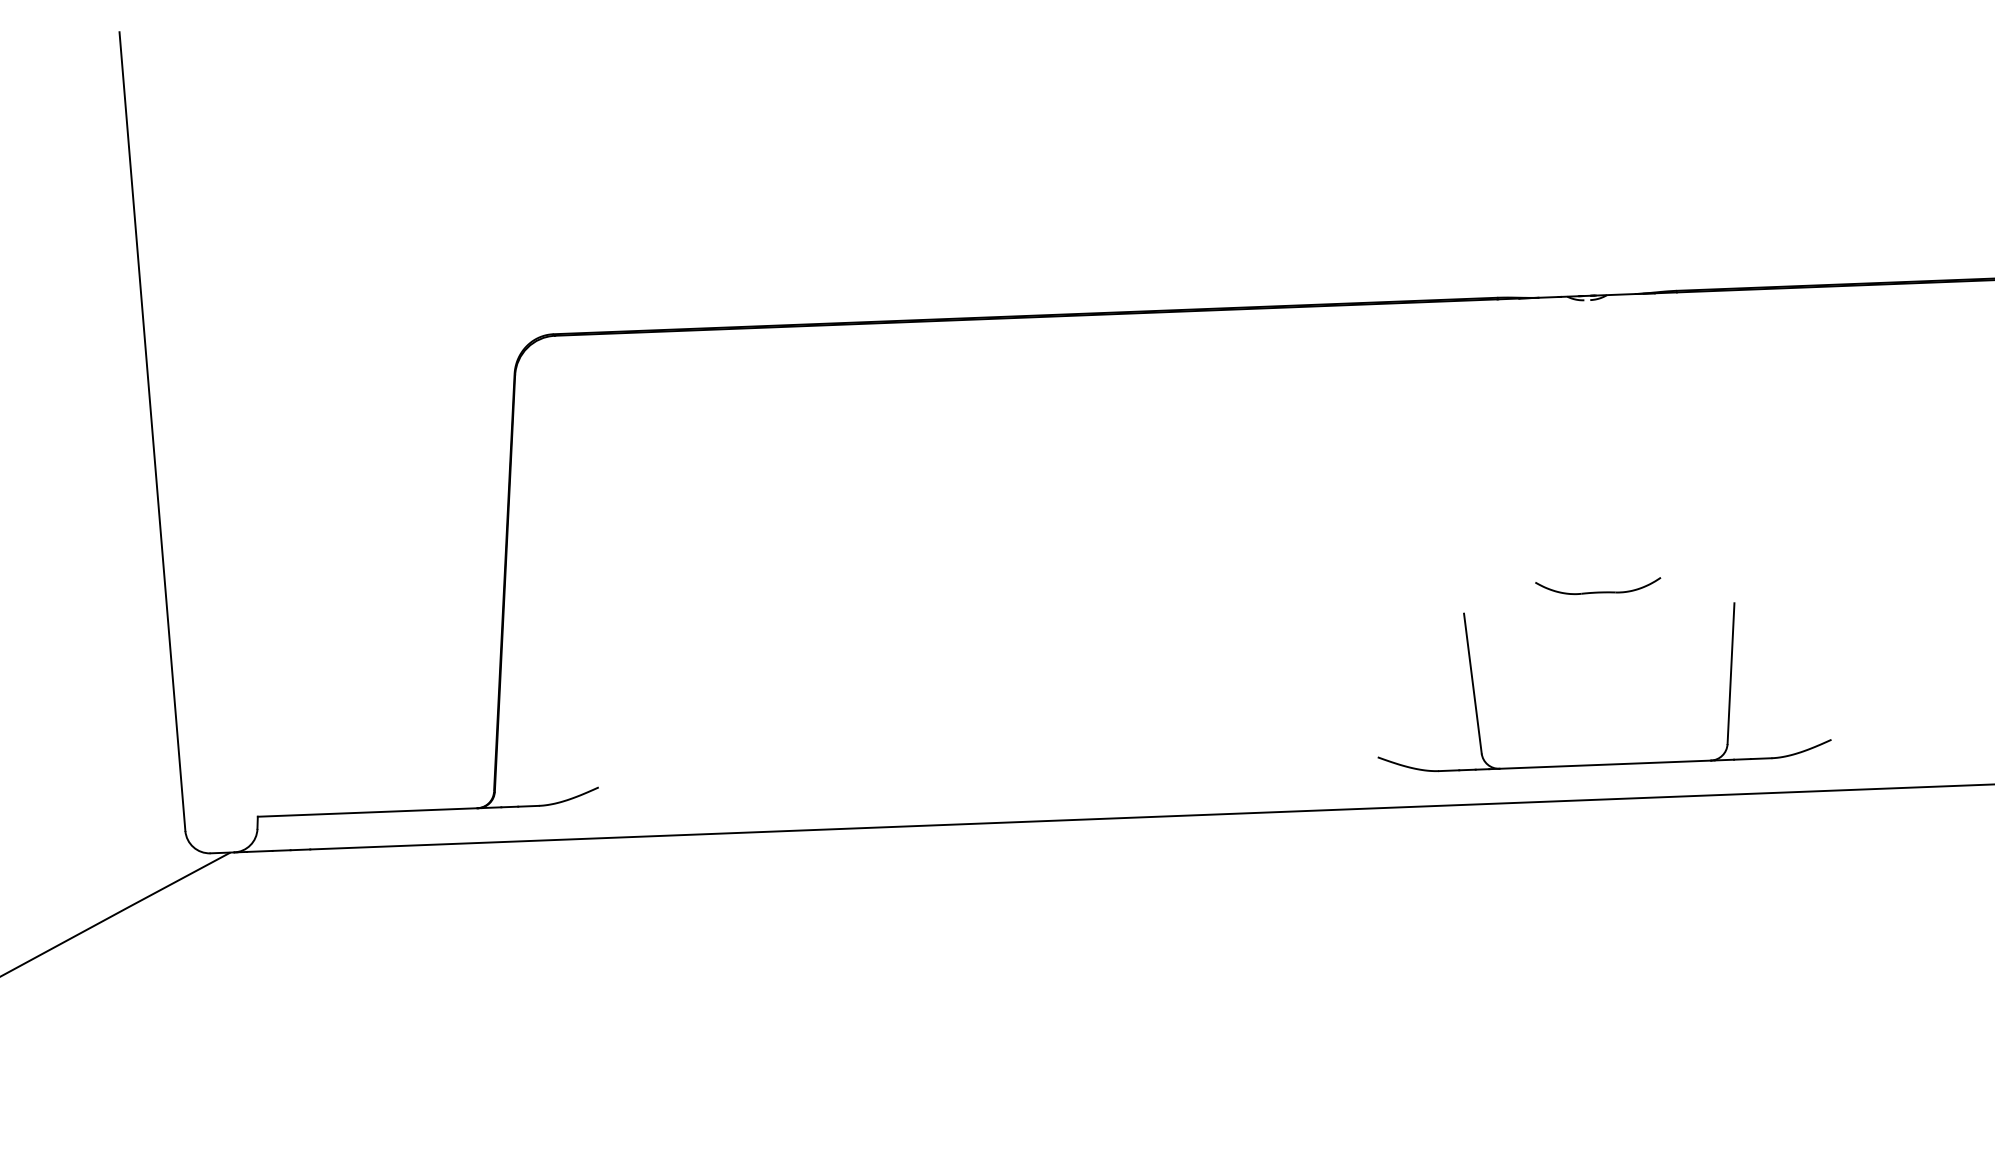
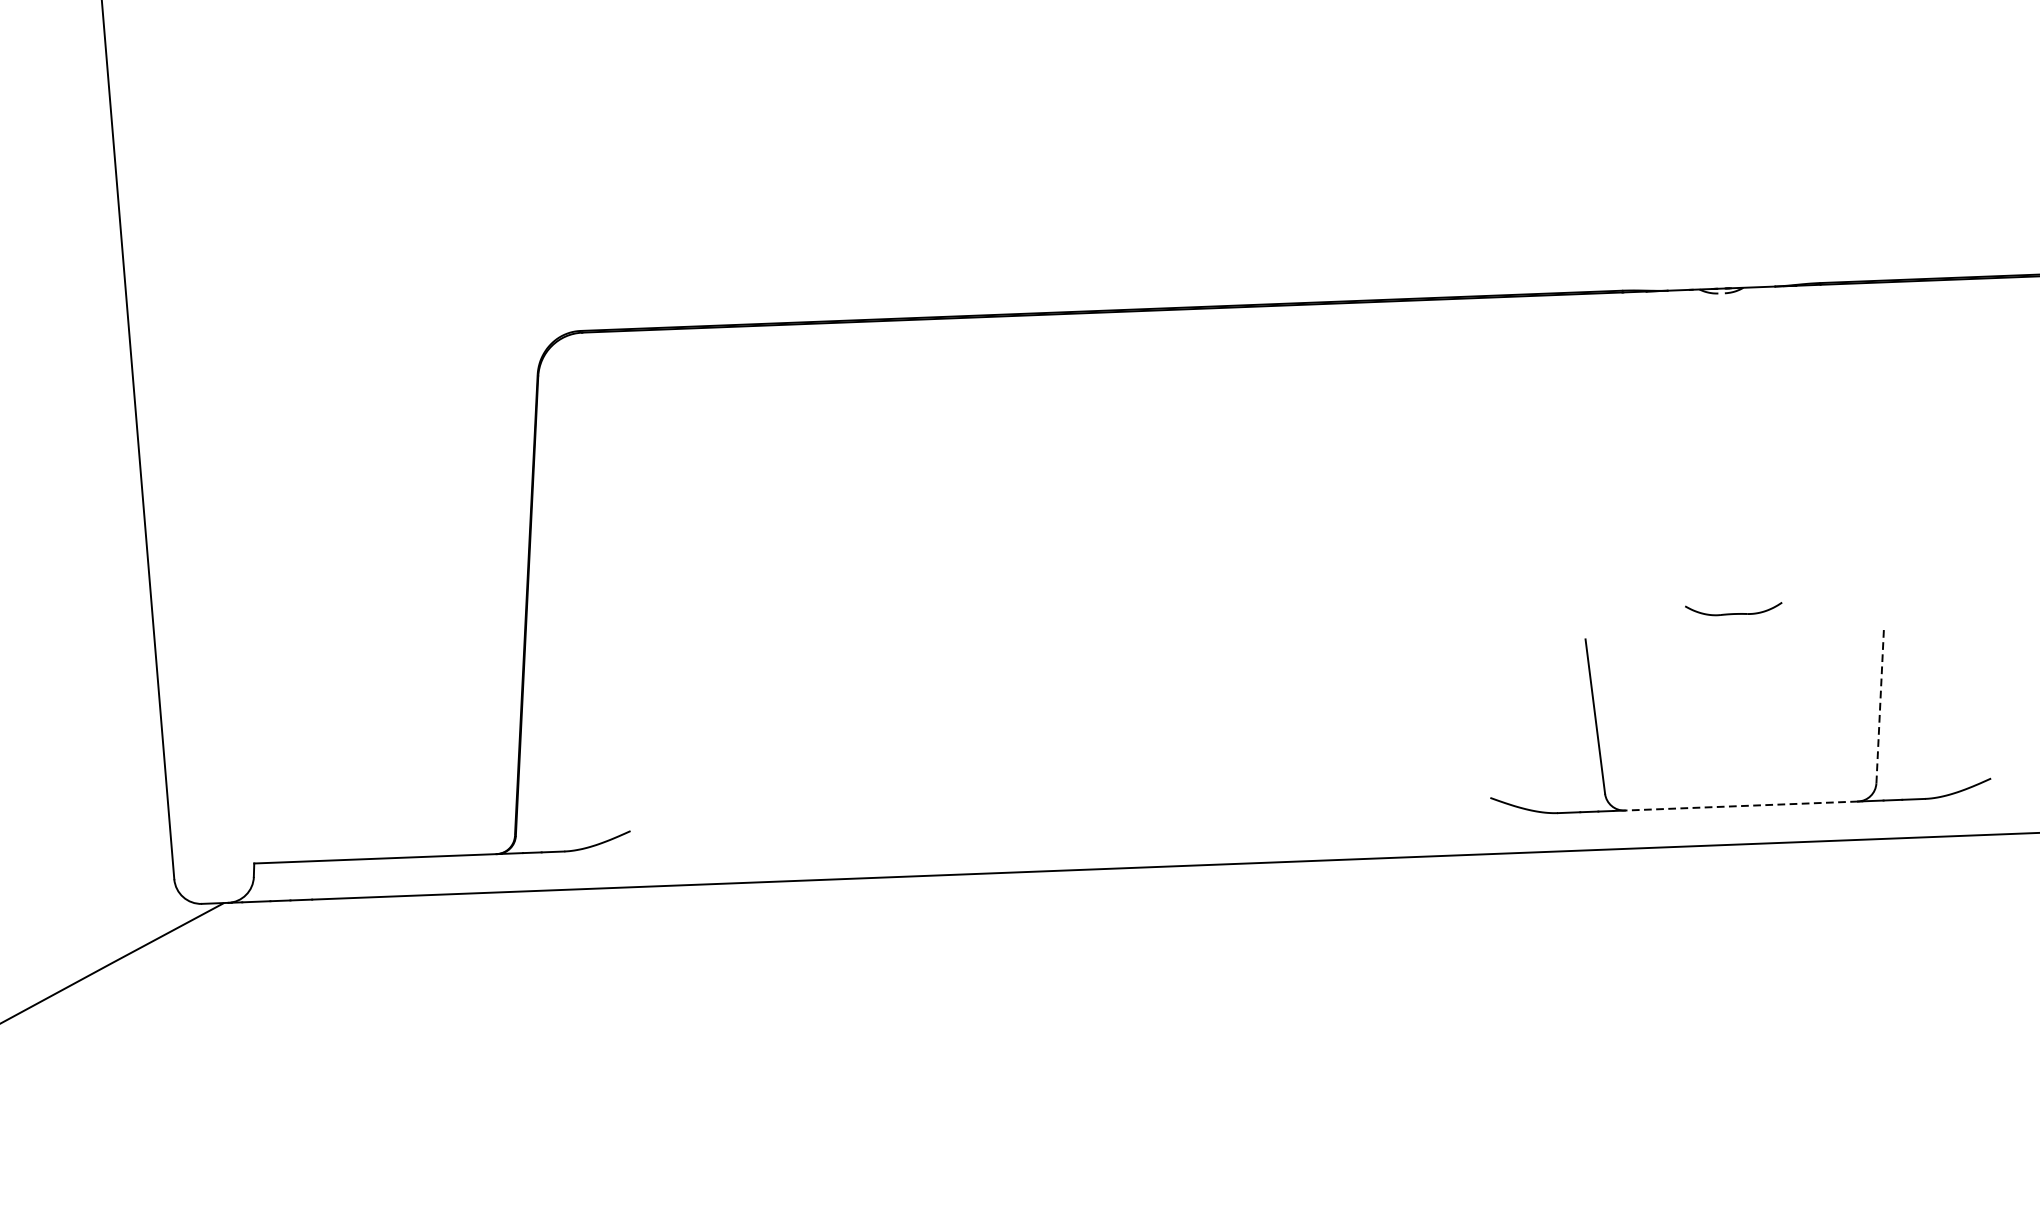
part: (1598, 586) -> (1733, 609), size x0.7
line: (1731, 673) -> (1880, 705), solid -> dashed
line: (1605, 764) -> (1741, 805), solid -> dashed

